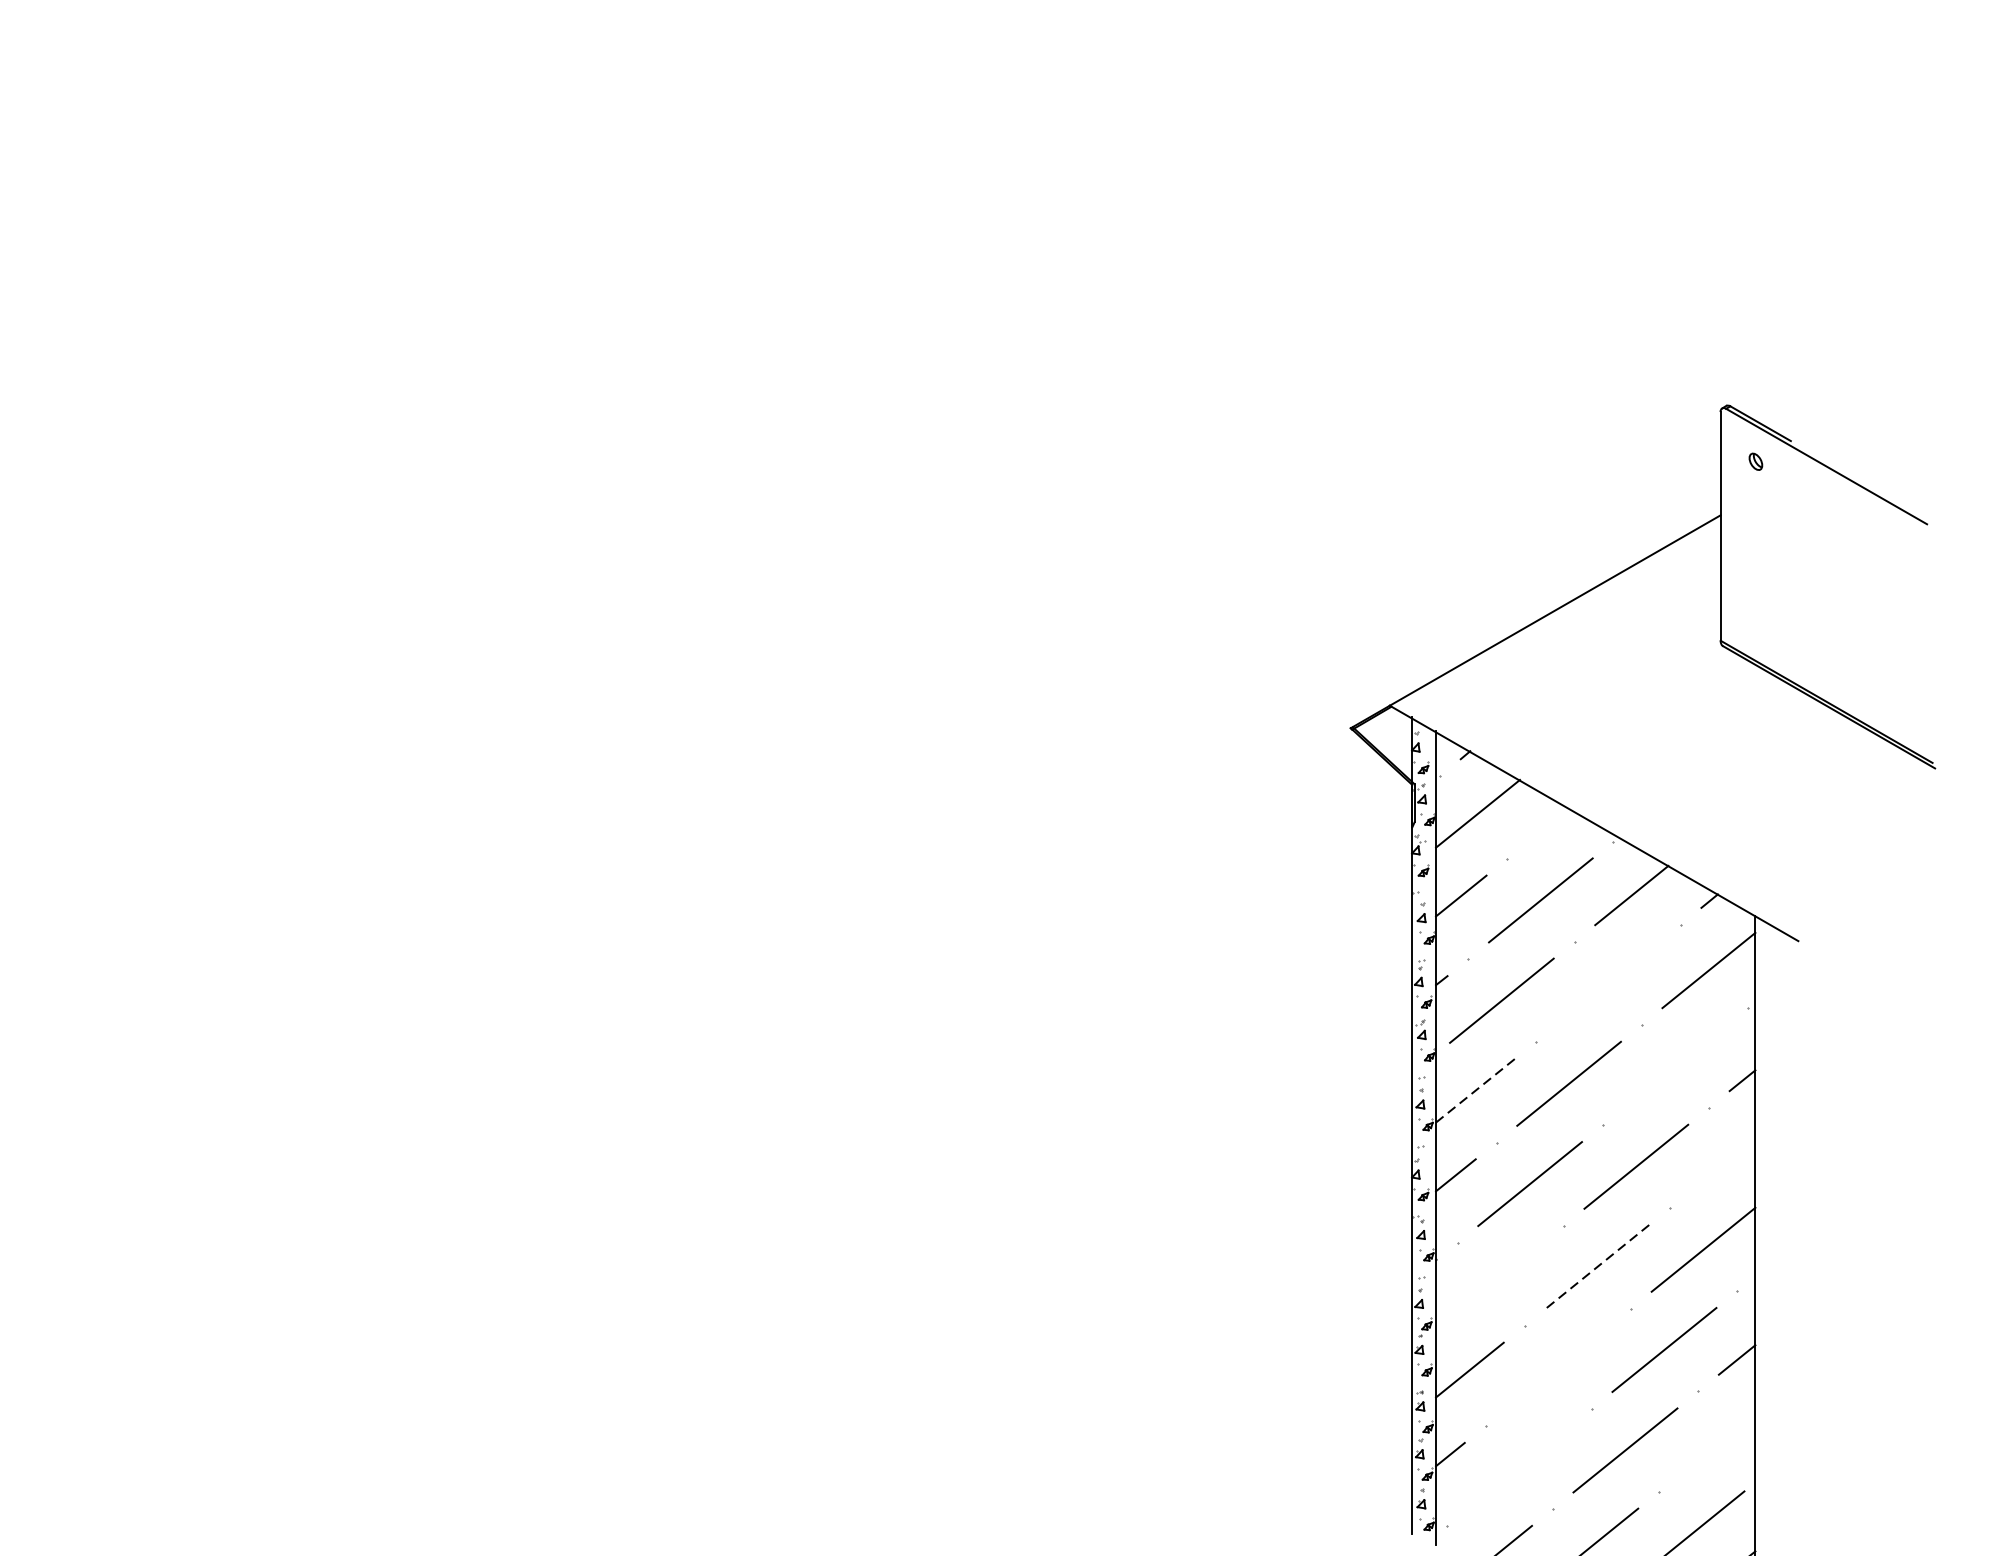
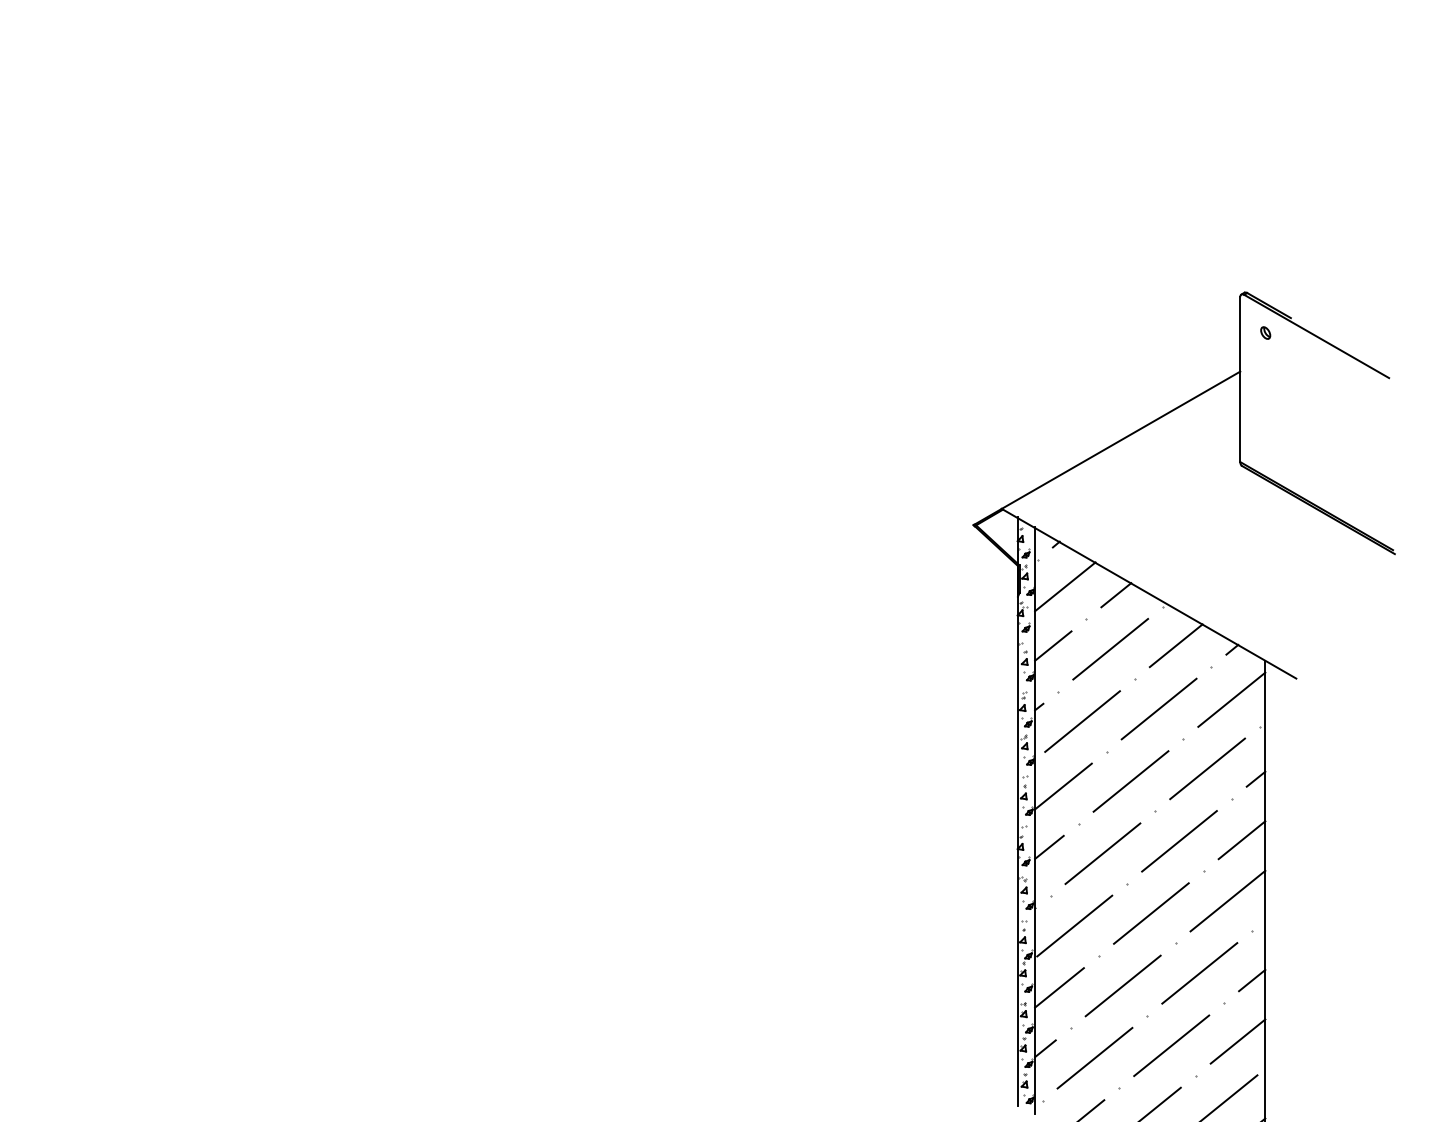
line: (1548, 825) -> (1116, 595), added
line: (1607, 982) -> (1158, 708), added
line: (1675, 1065) -> (1207, 768), added
line: (1475, 1090) -> (1063, 786), dashed -> solid
line: (1722, 1165) -> (1241, 840), added
line: (1597, 1266) -> (1151, 913), dashed -> solid
line: (1490, 1283) -> (1074, 925), added
line: (1557, 1366) -> (1122, 985), added
line: (1716, 1444) -> (1237, 1041), added
line: (1518, 1466) -> (1094, 1057), added

